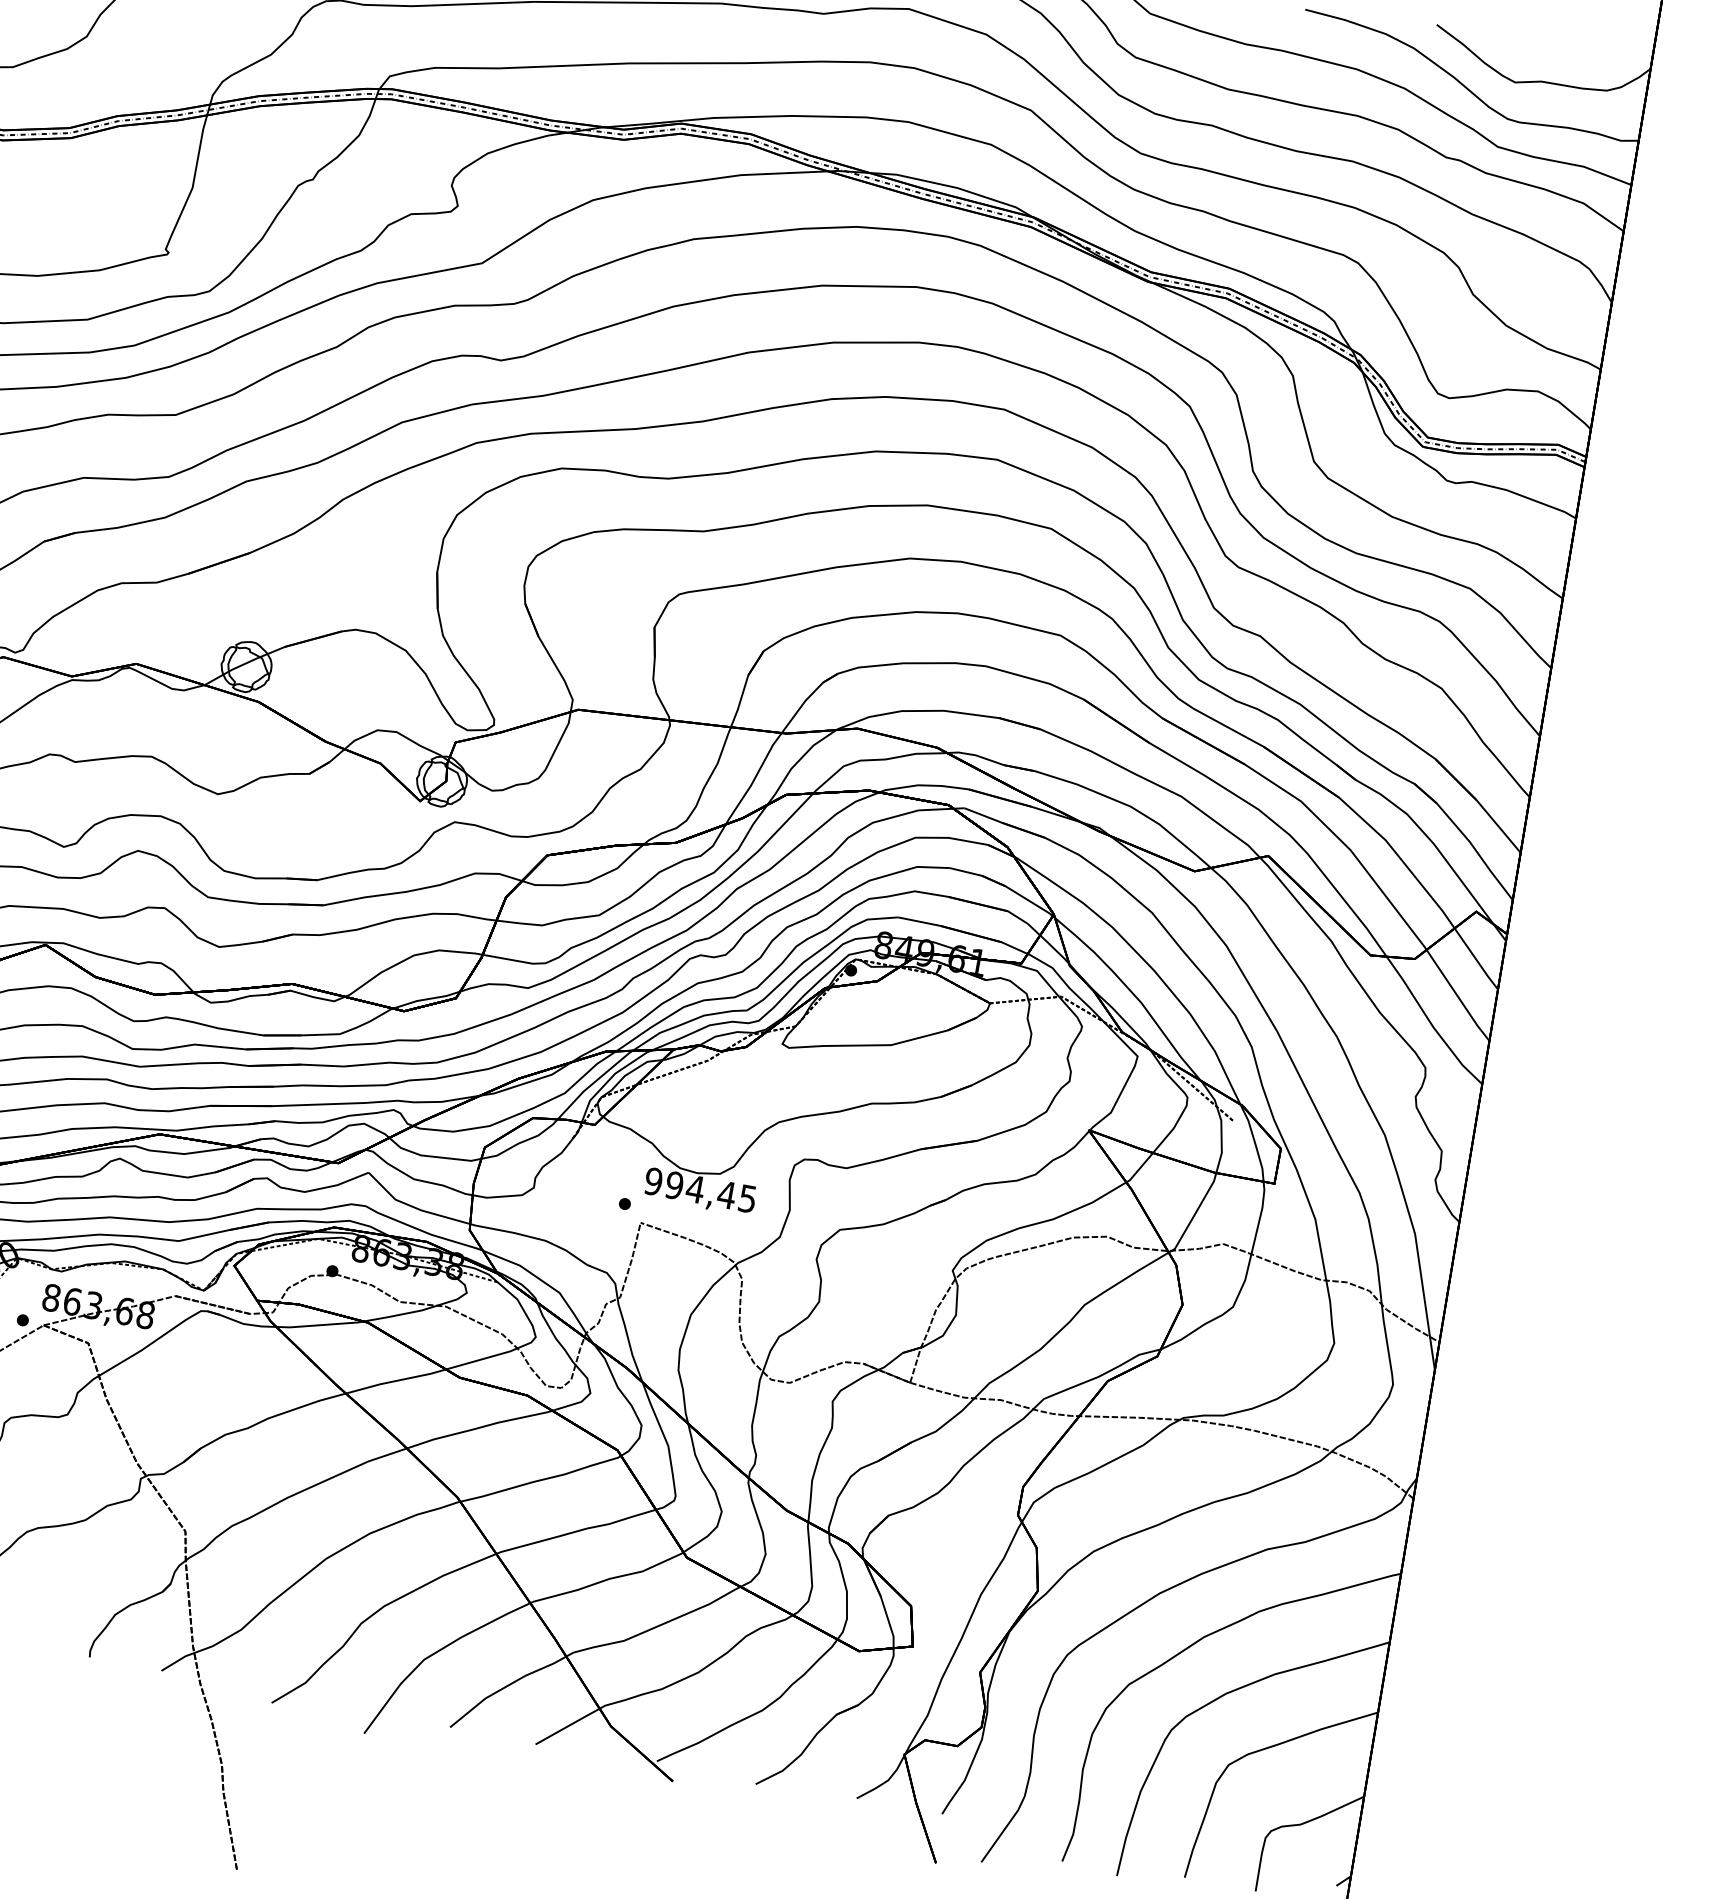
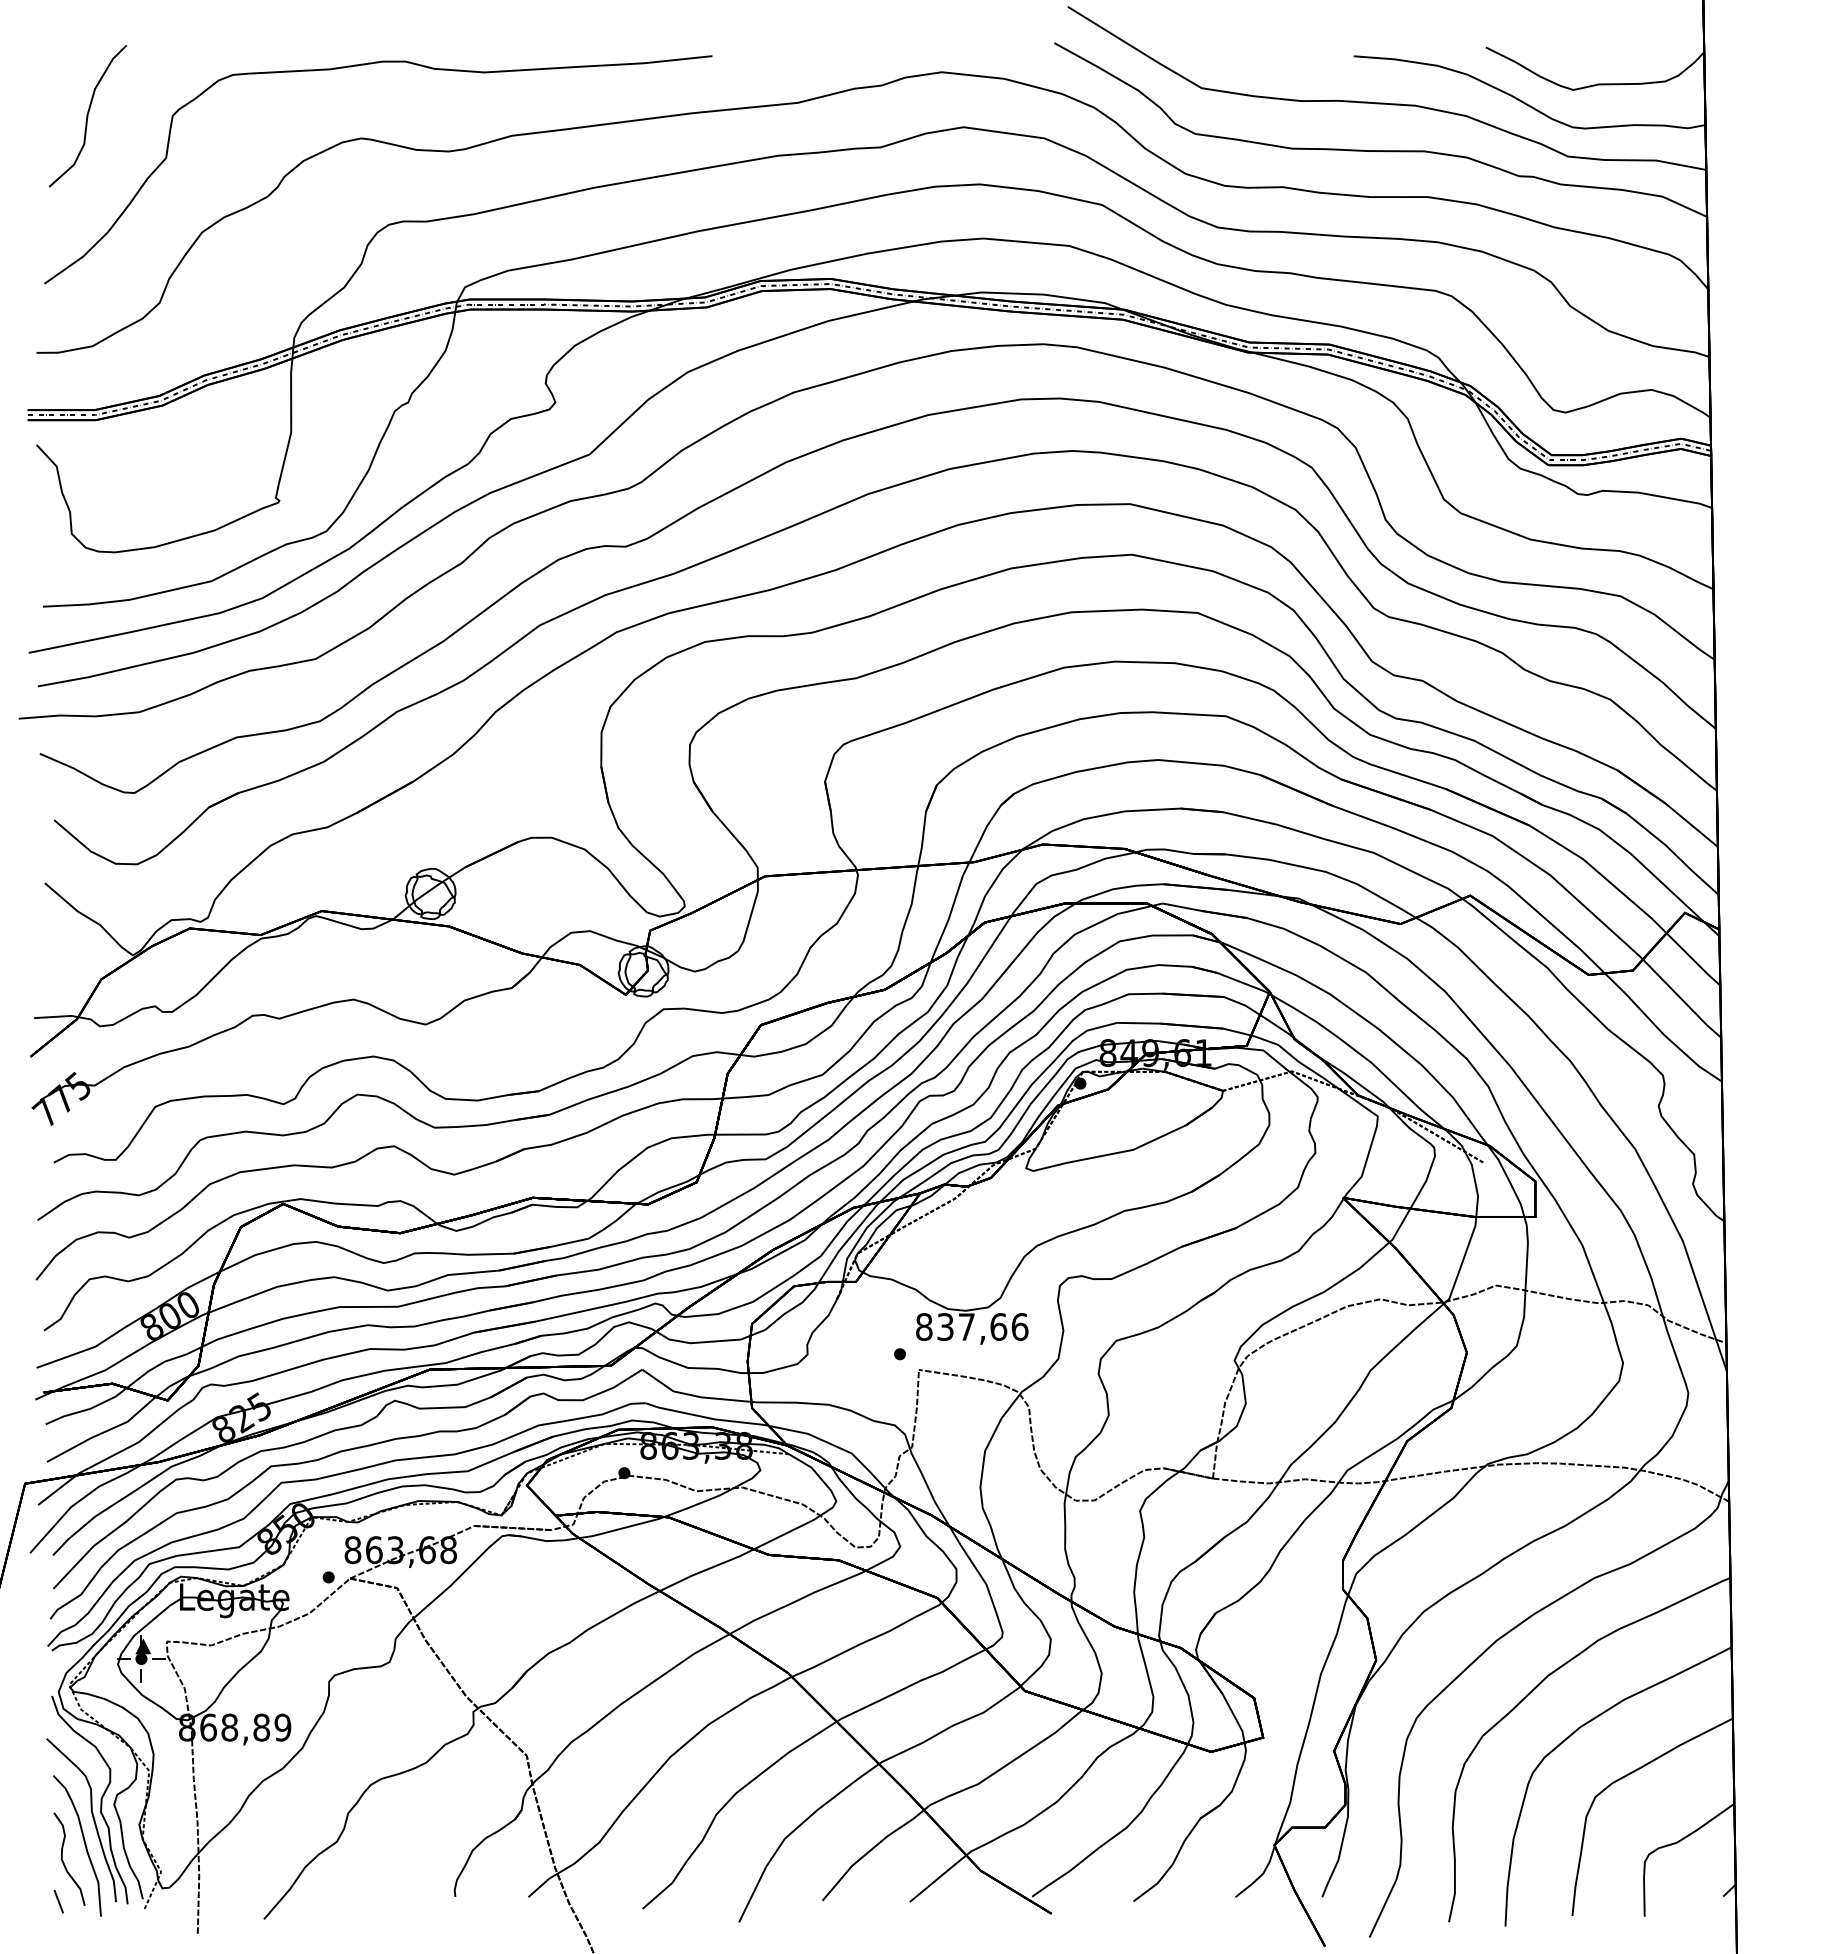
text: (700, 1190) -> (971, 1327), 994,45 -> 837,66

